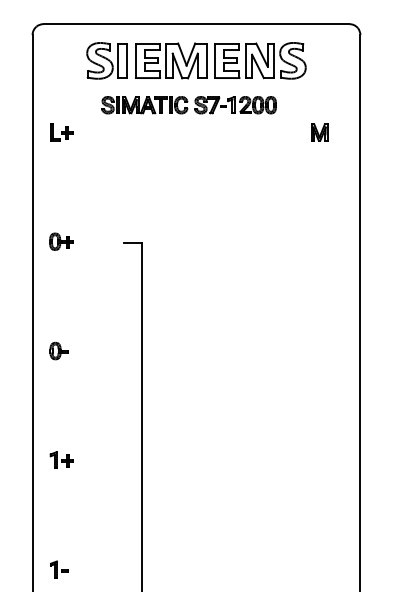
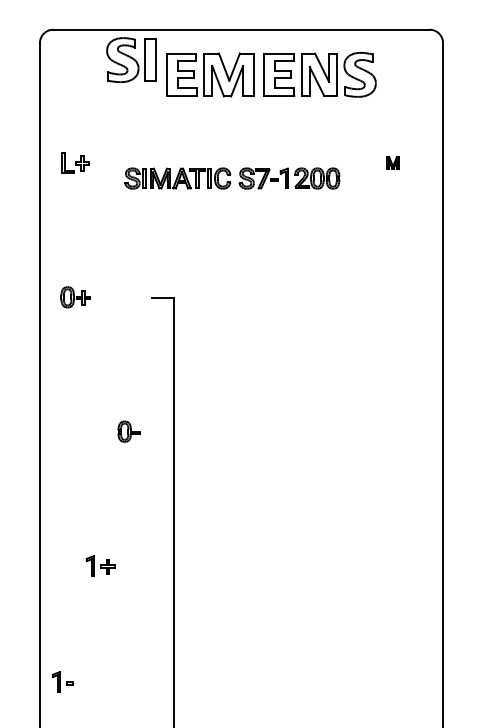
part: (106, 60) -> (130, 59), moved
part: (188, 105) -> (231, 178), moved
part: (319, 132) -> (392, 162), size x0.6
part: (58, 350) -> (128, 431), moved
part: (61, 459) -> (100, 565), moved
part: (59, 569) -> (63, 681), moved

